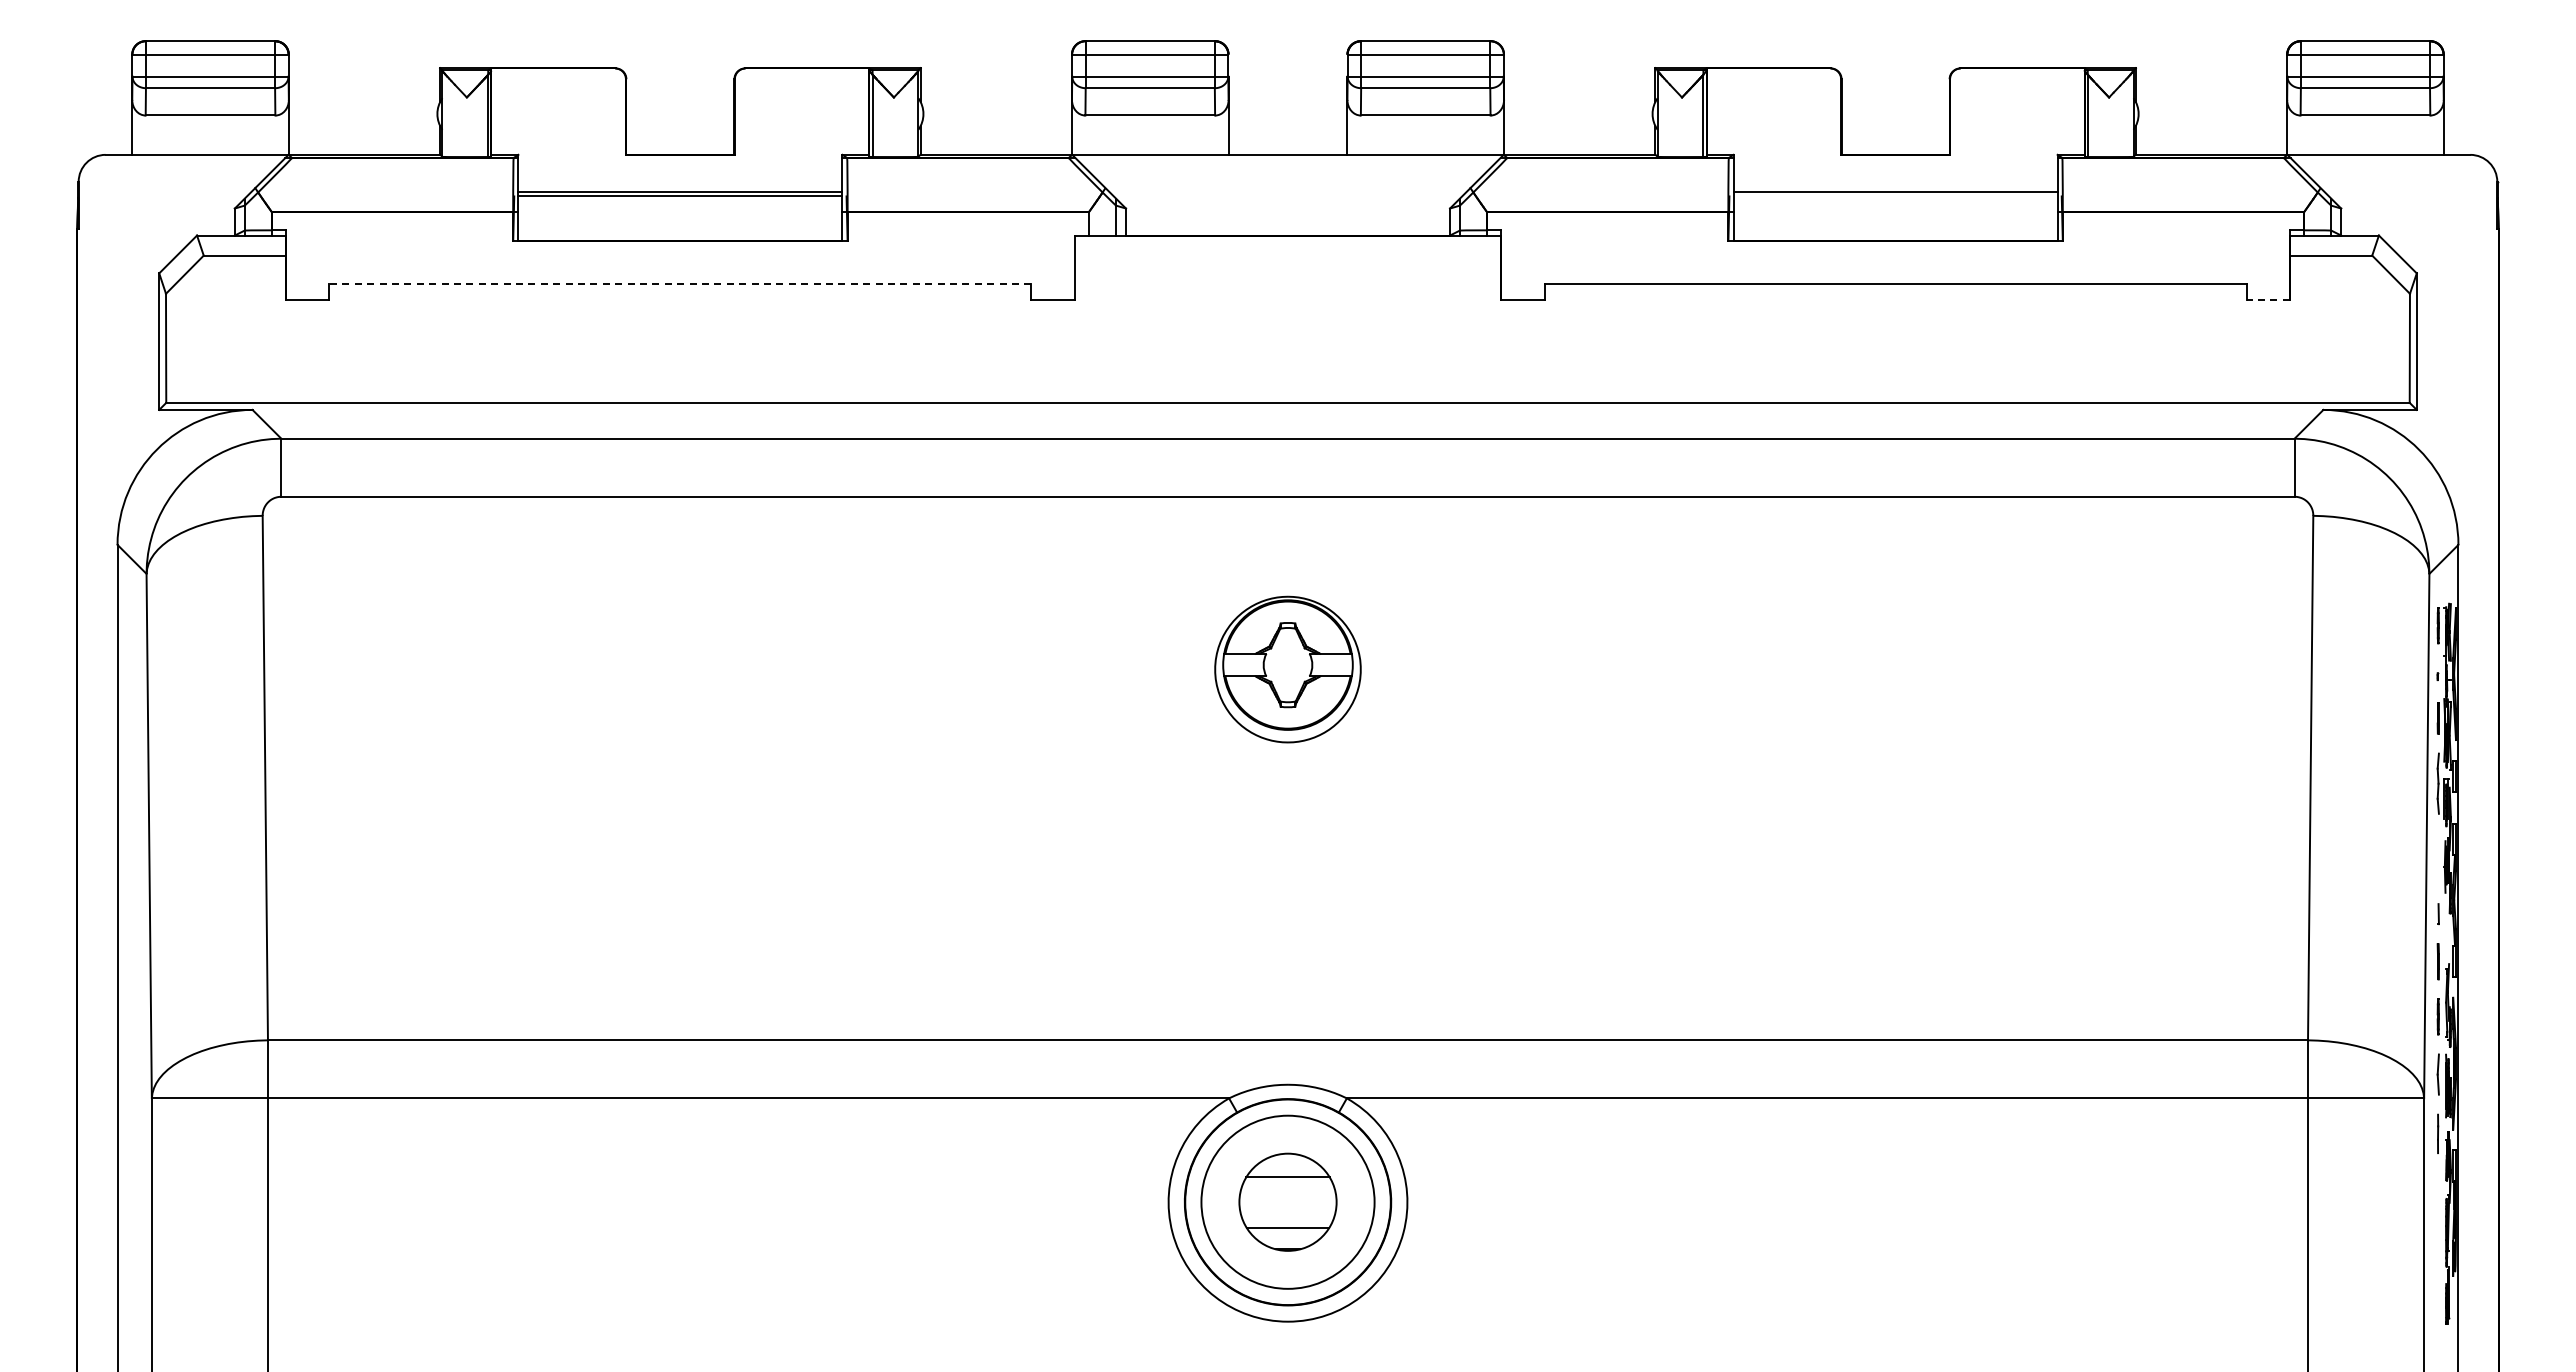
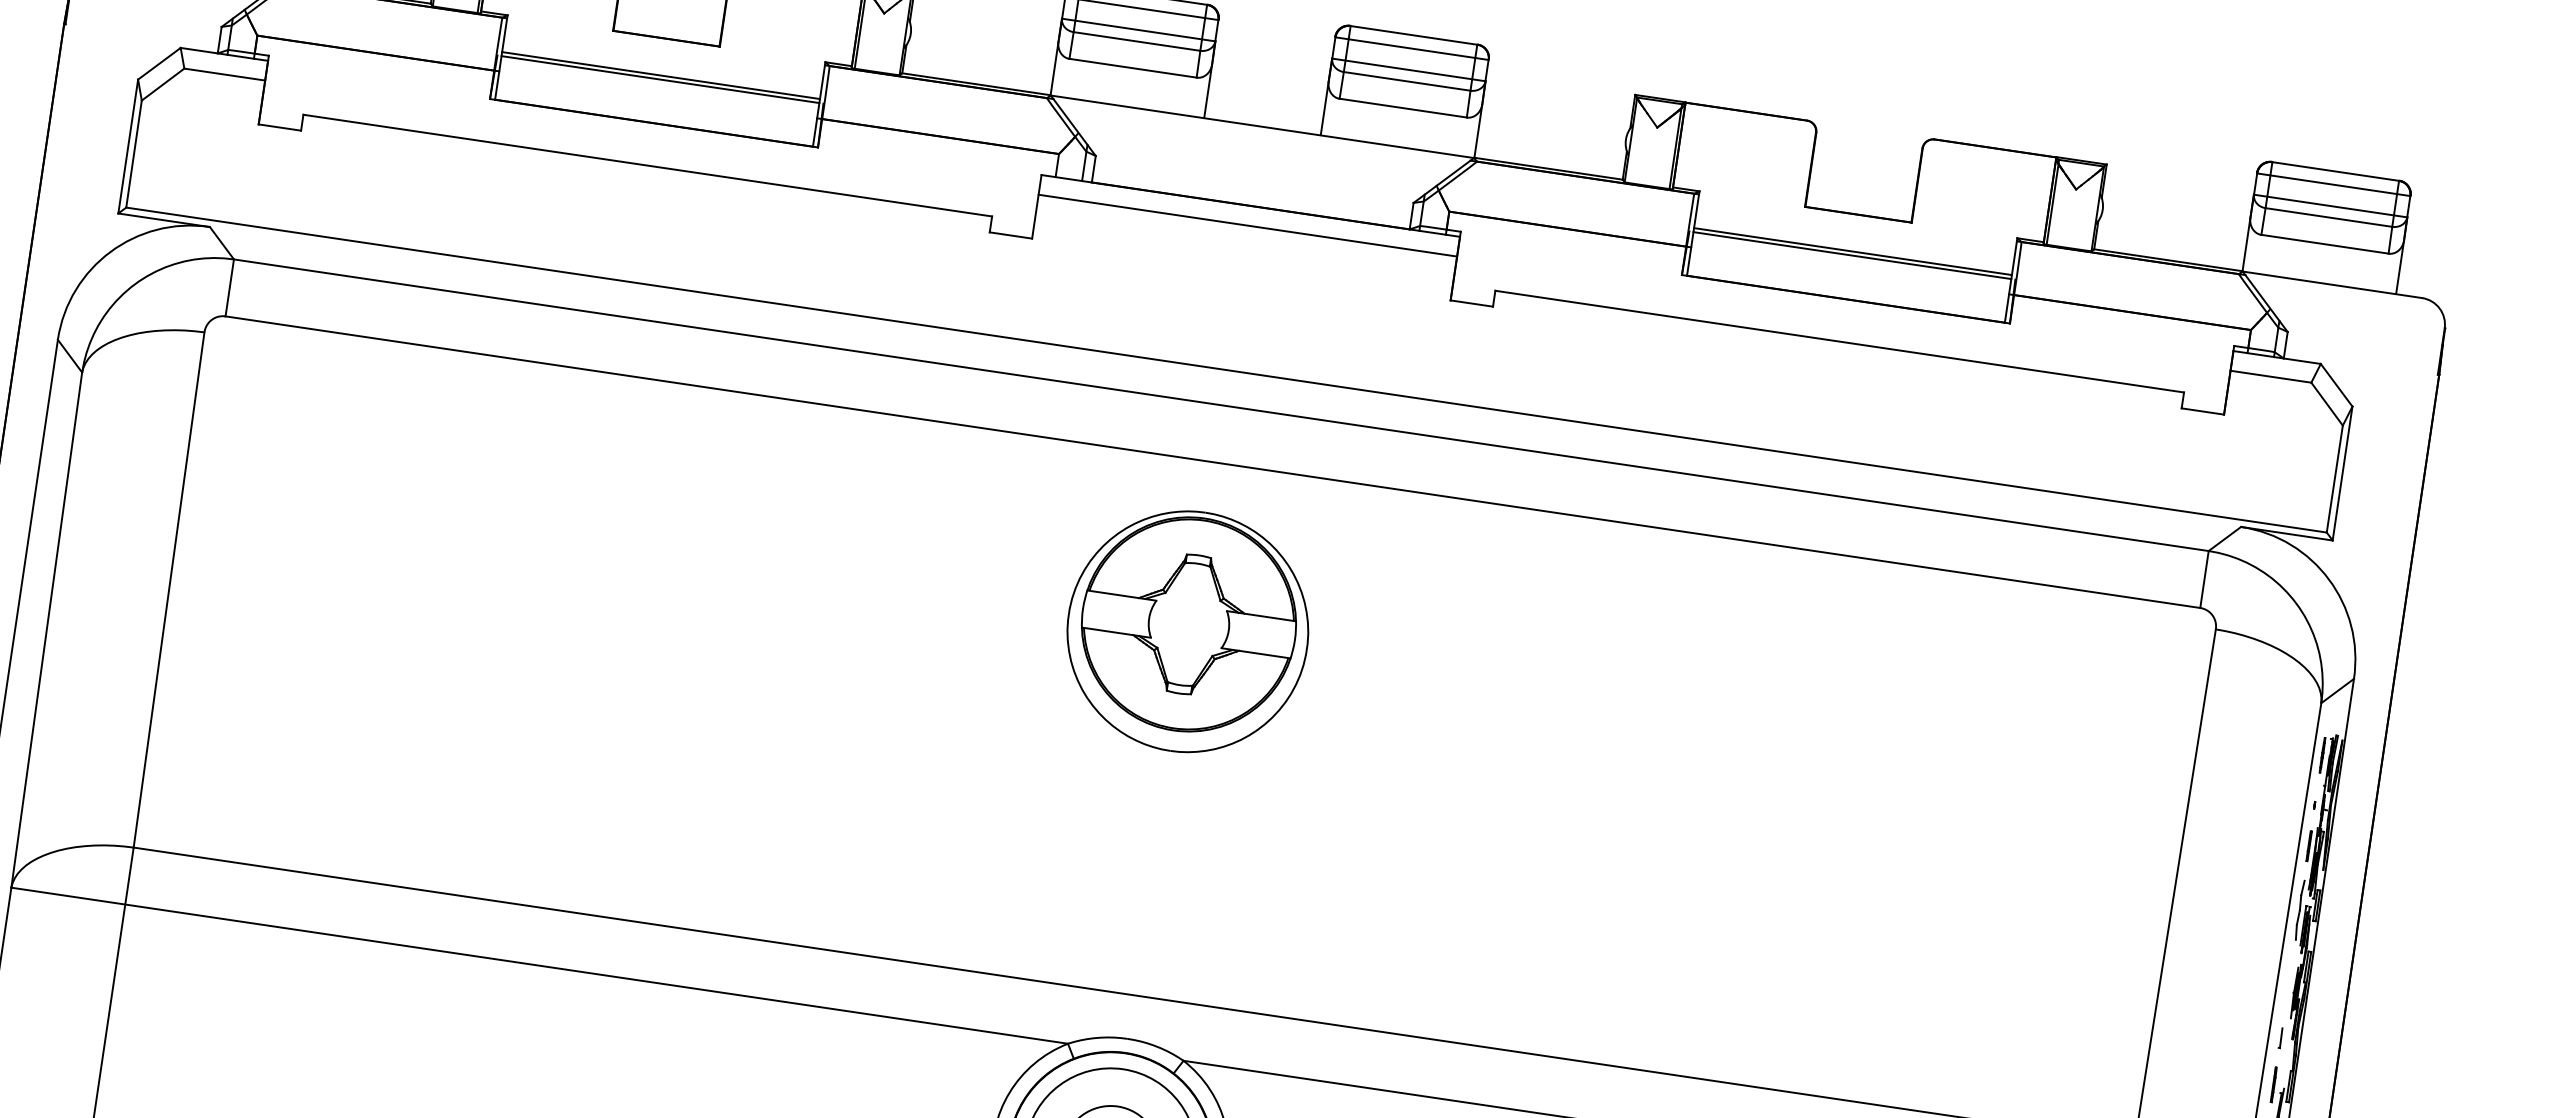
line: (1895, 196) -> (1852, 255), added
line: (1287, 255) -> (1247, 225), added
line: (679, 284) -> (646, 165), dashed -> solid
line: (2268, 300) -> (2203, 411), dashed -> solid
part: (1287, 669) -> (1187, 631), size x1.67

